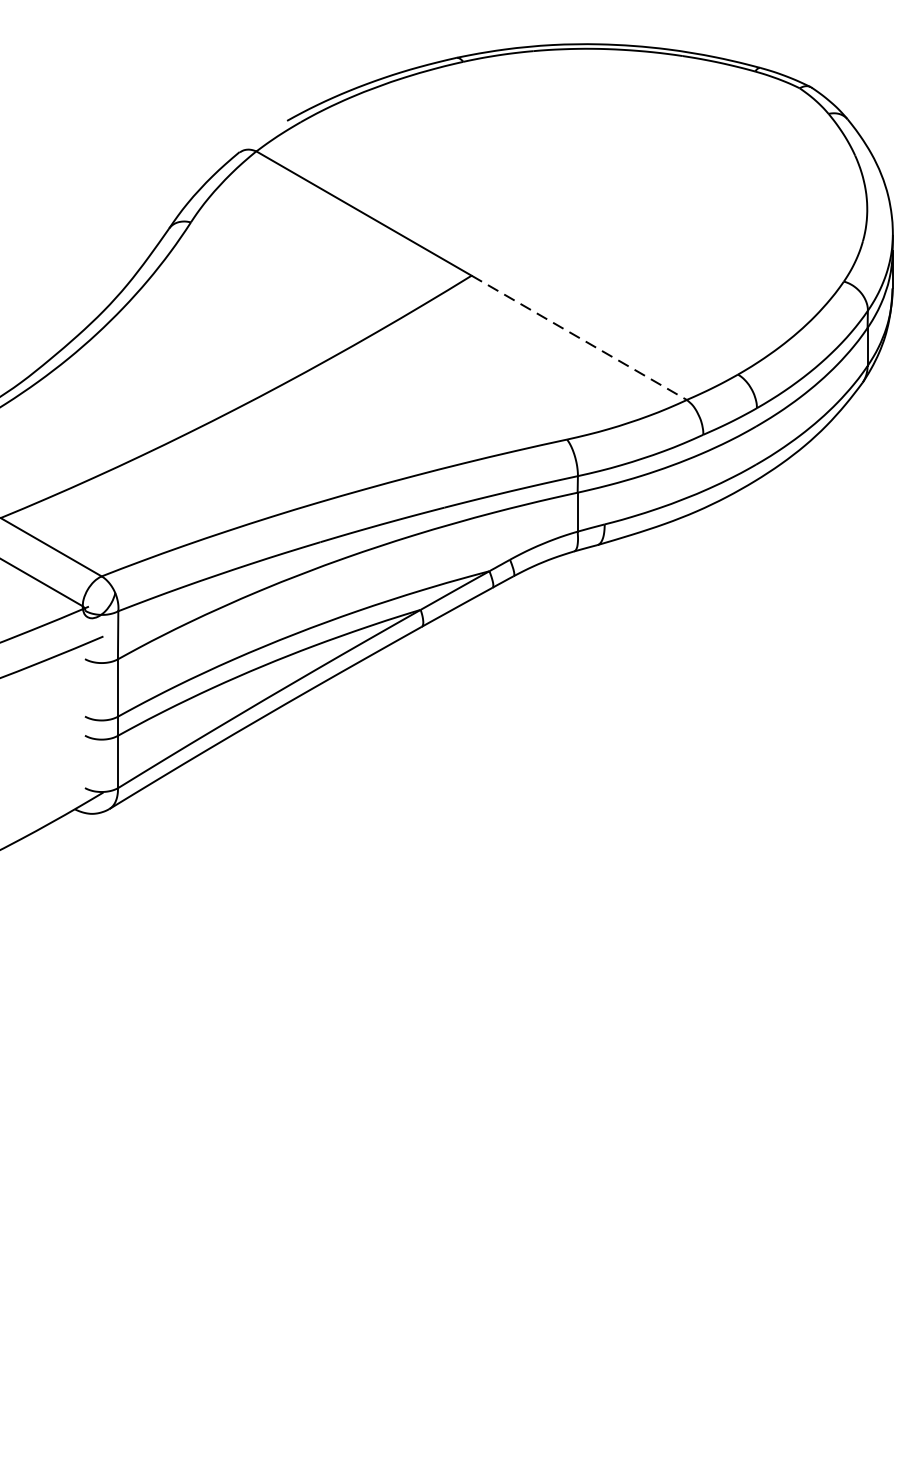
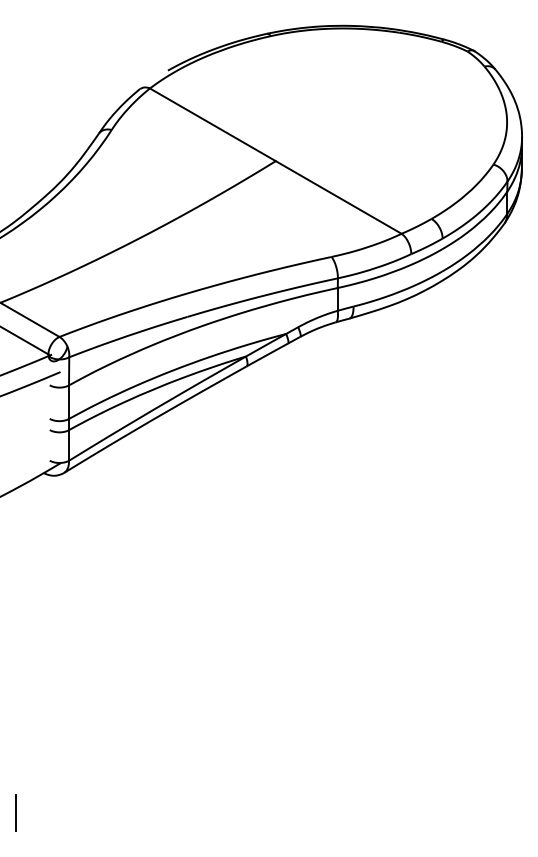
line: (578, 337) -> (338, 197), dashed -> solid
line: (26, 1389) -> (15, 812), added

